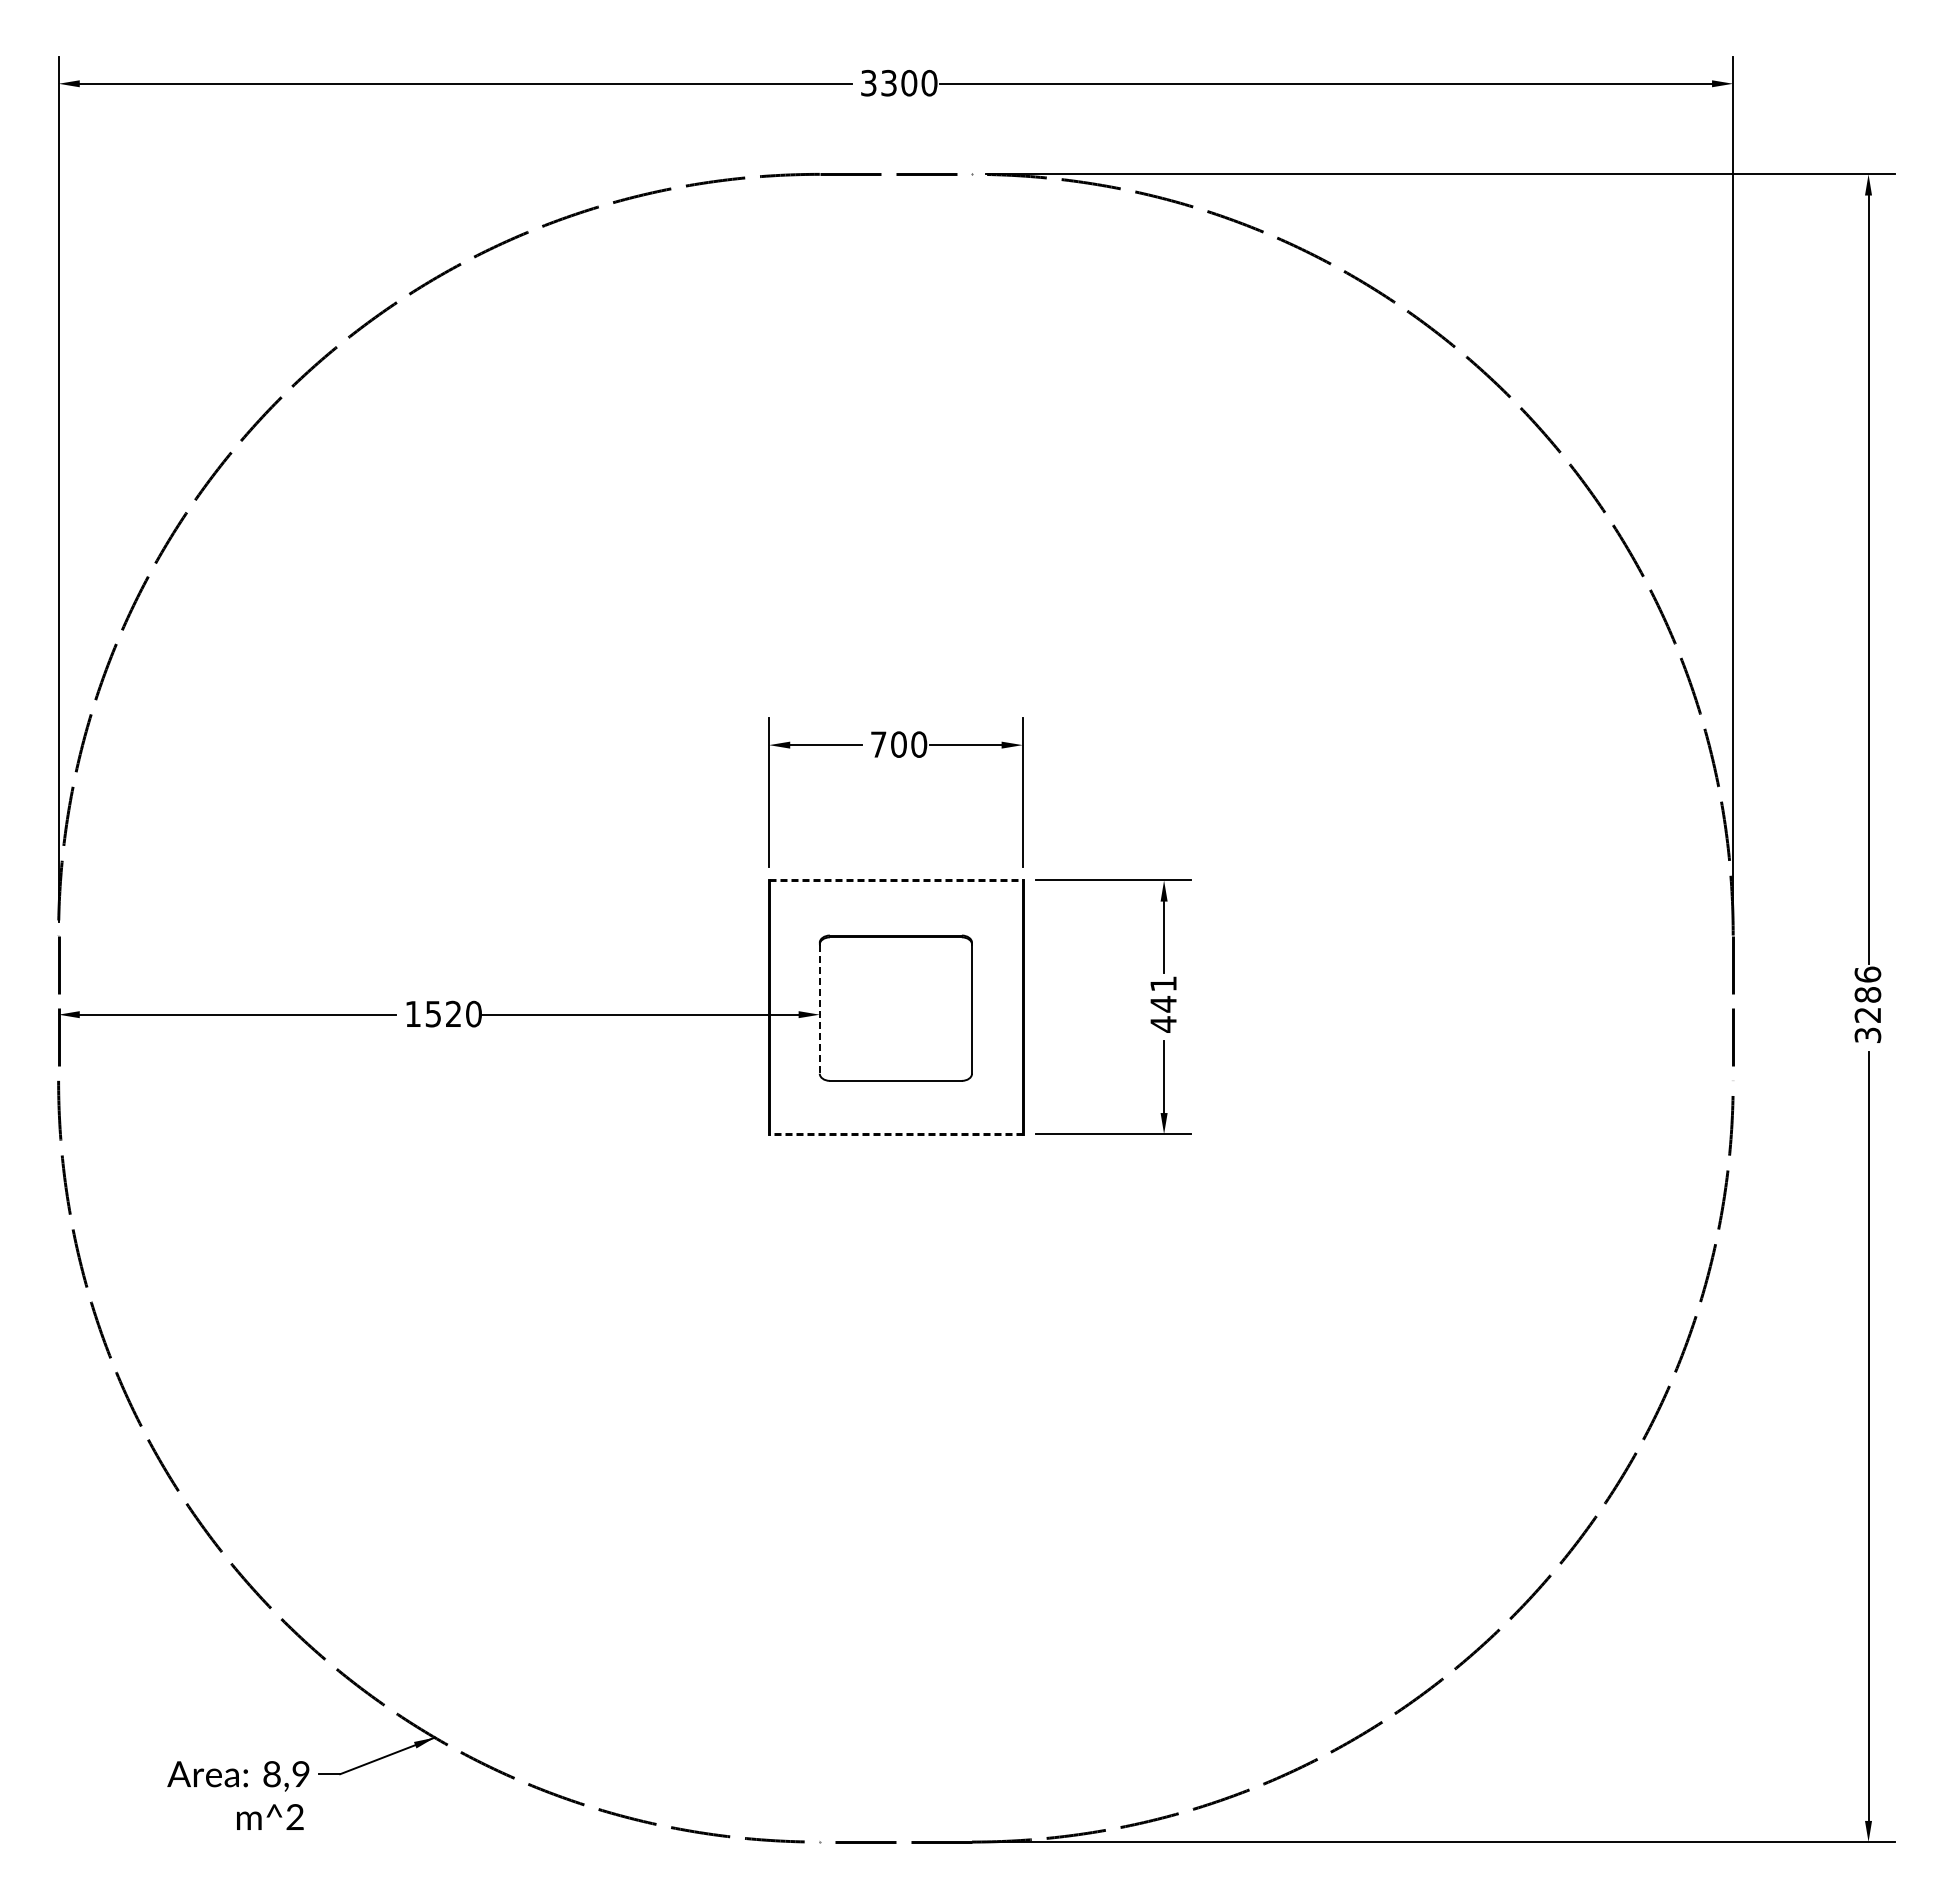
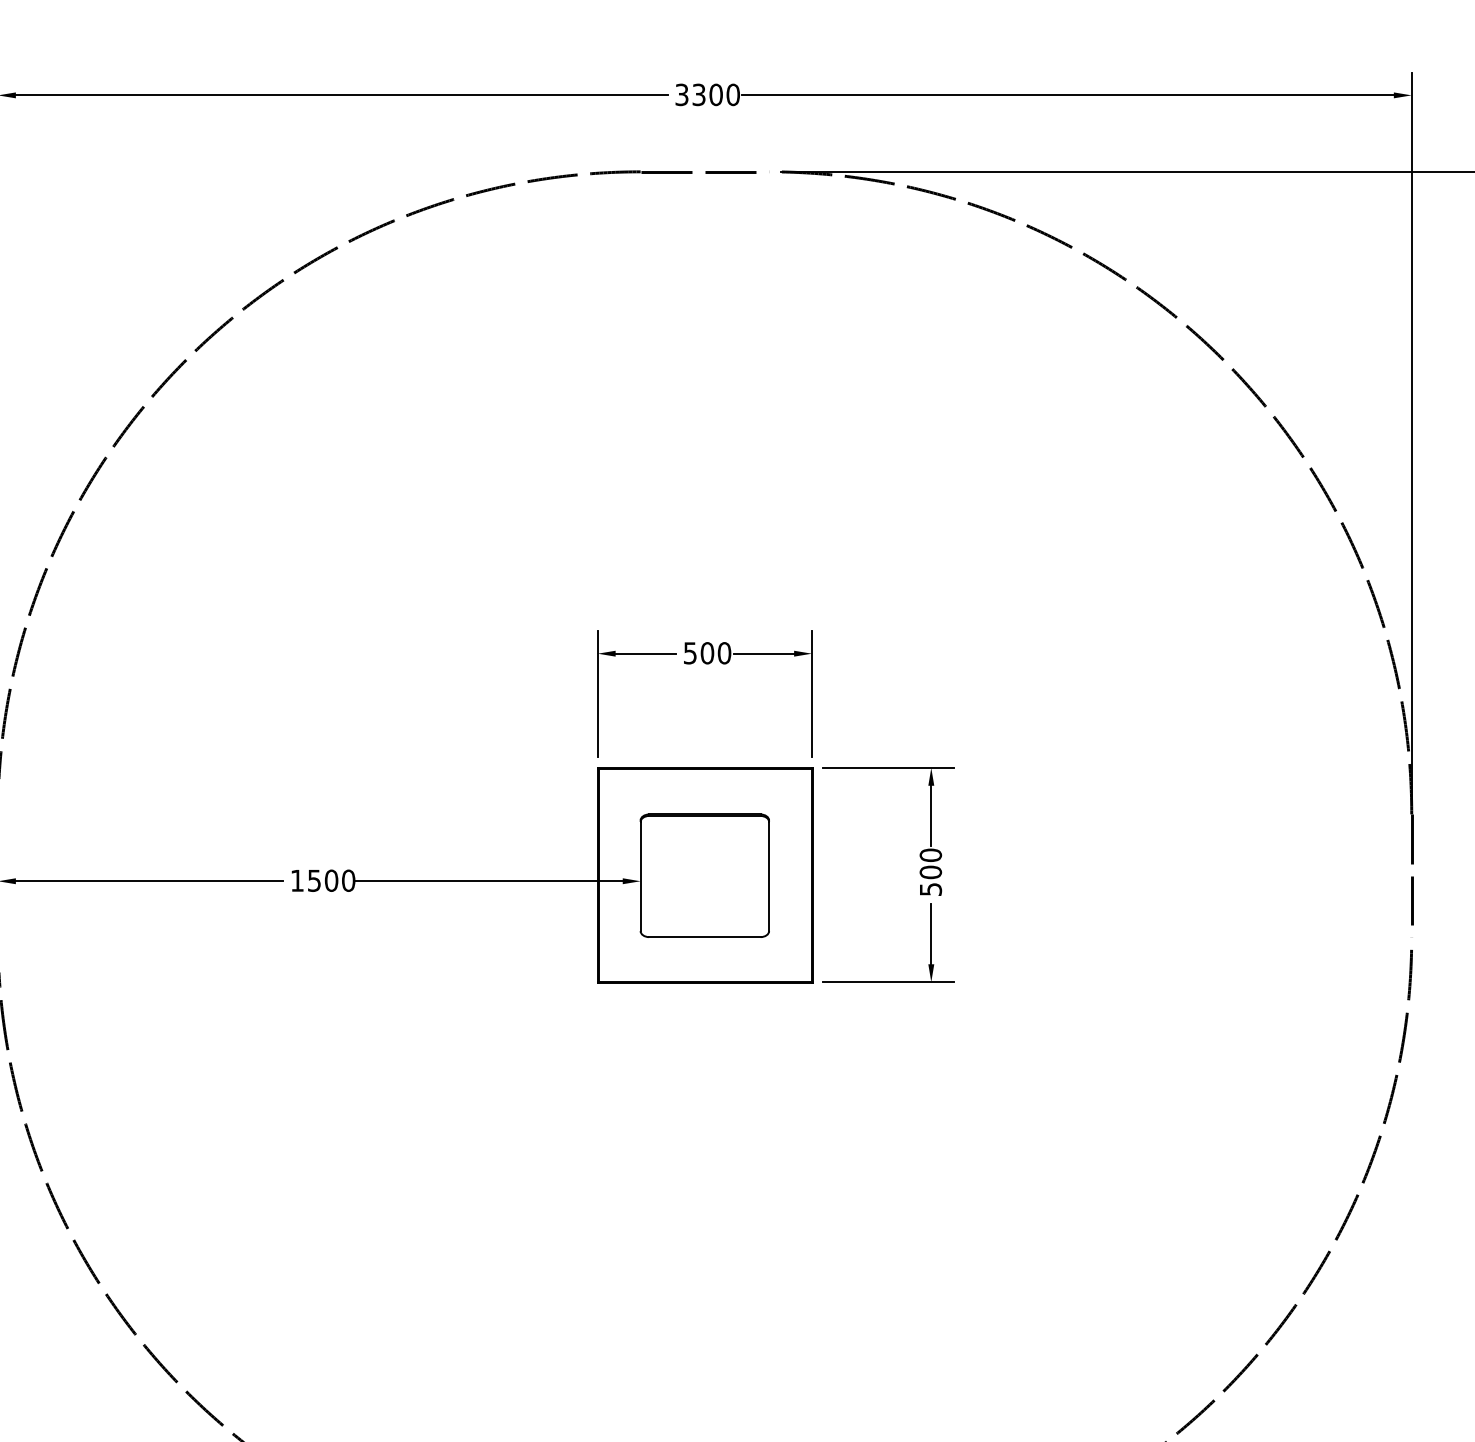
text: (878, 744) -> (690, 653), 700 -> 500
line: (895, 880) -> (704, 767), dashed -> solid
text: (1163, 1004) -> (930, 872), 441 -> 500
line: (819, 1009) -> (640, 876), dashed -> solid
text: (453, 1013) -> (331, 880), 1520 -> 1500
line: (895, 1134) -> (704, 982), dashed -> solid

